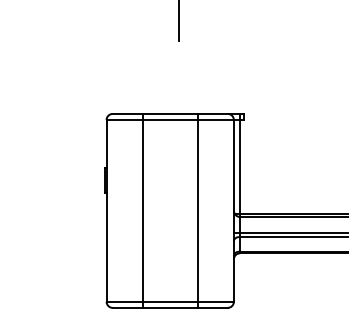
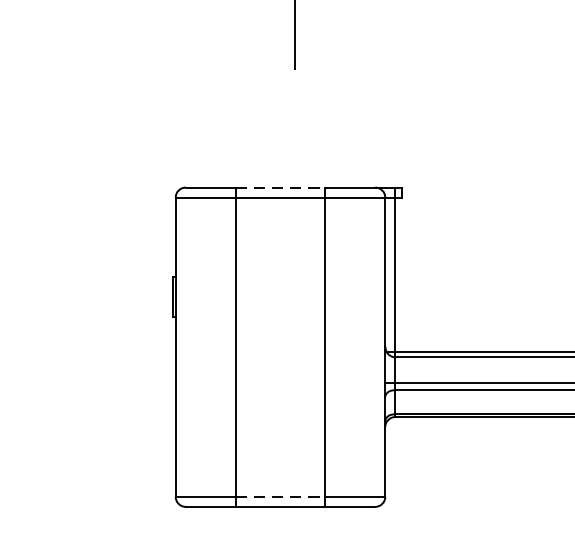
line: (170, 113) -> (280, 186), solid -> dashed
line: (170, 301) -> (280, 496), solid -> dashed

